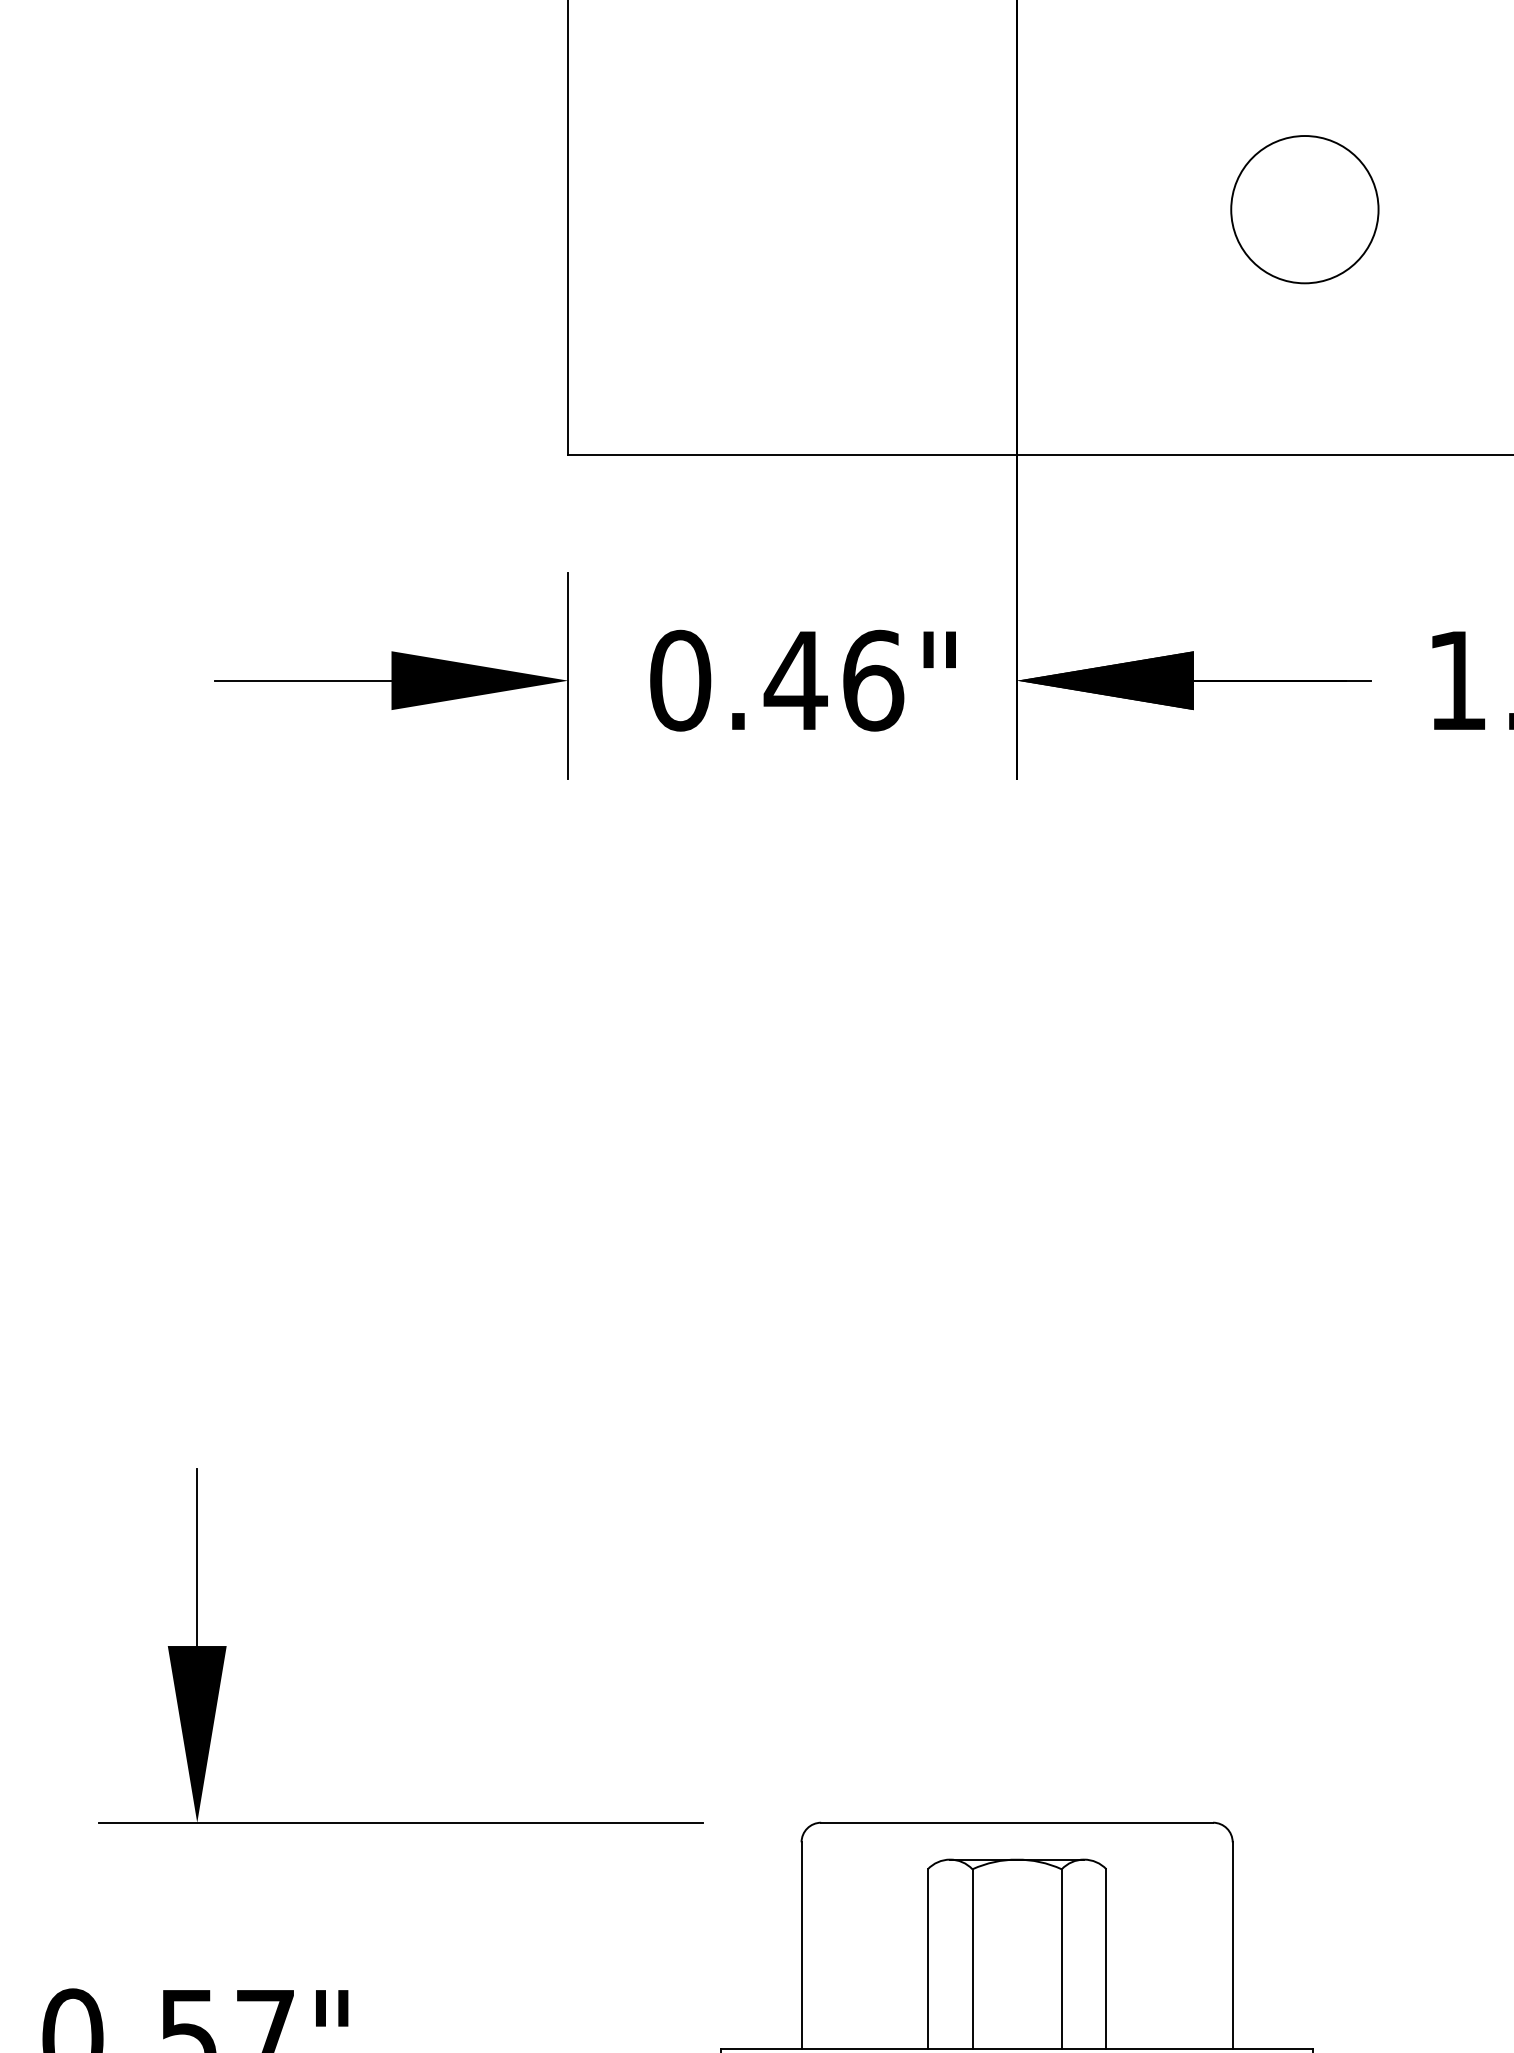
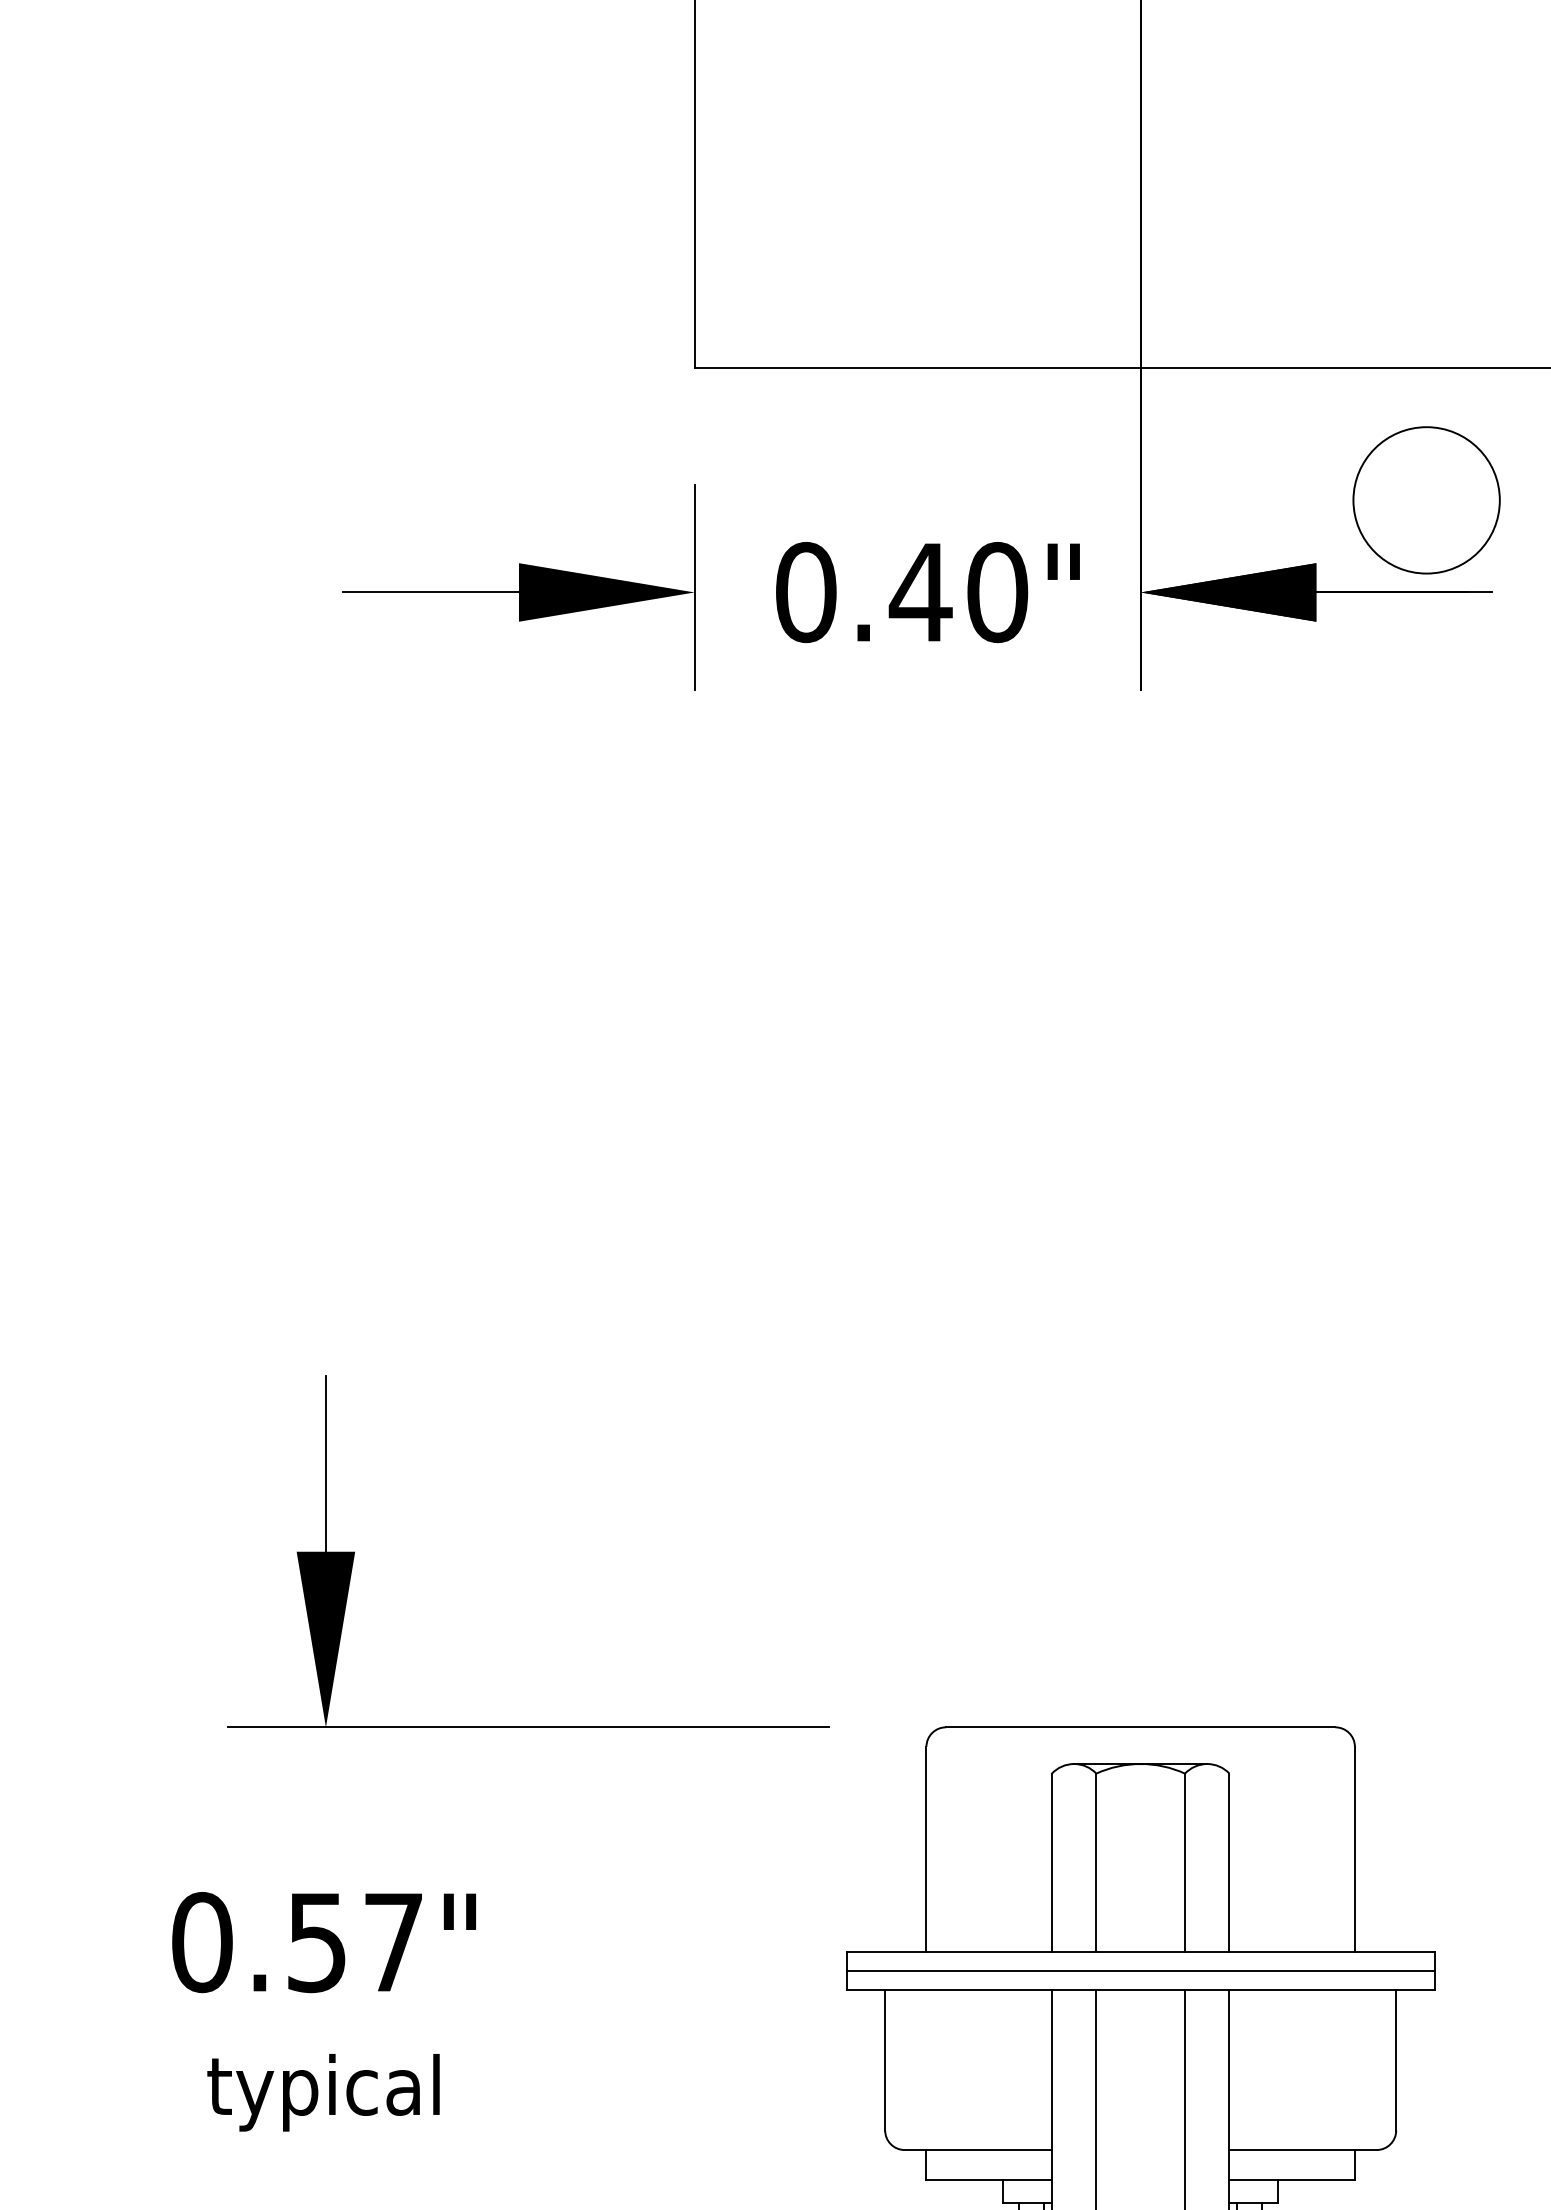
circle: (1304, 209) -> (1426, 500), moved
text: (873, 680) -> (997, 592), 0.46" -> 0.40"

